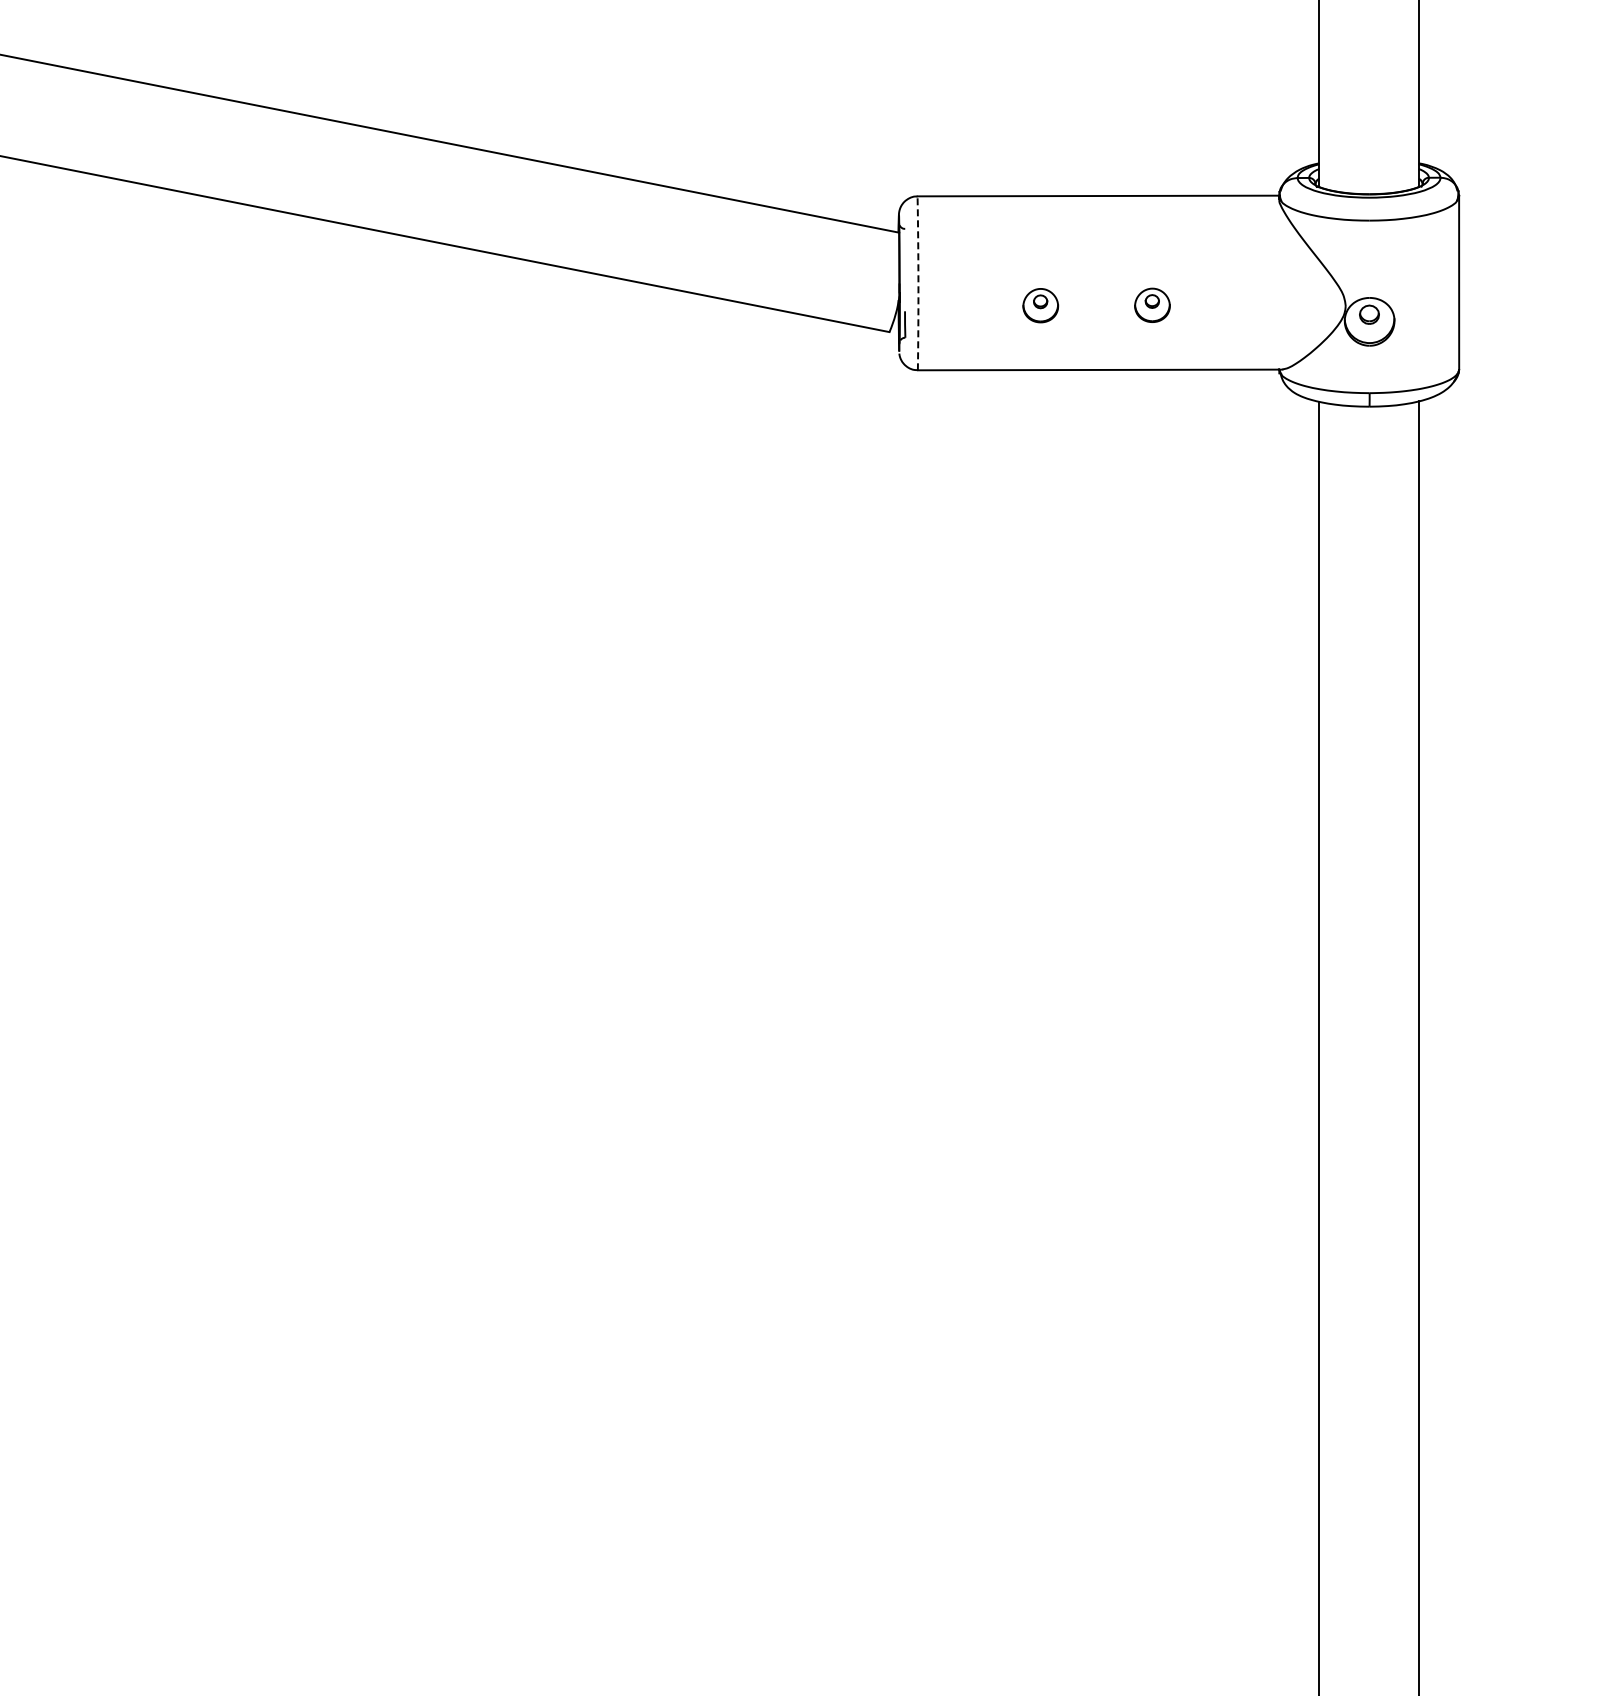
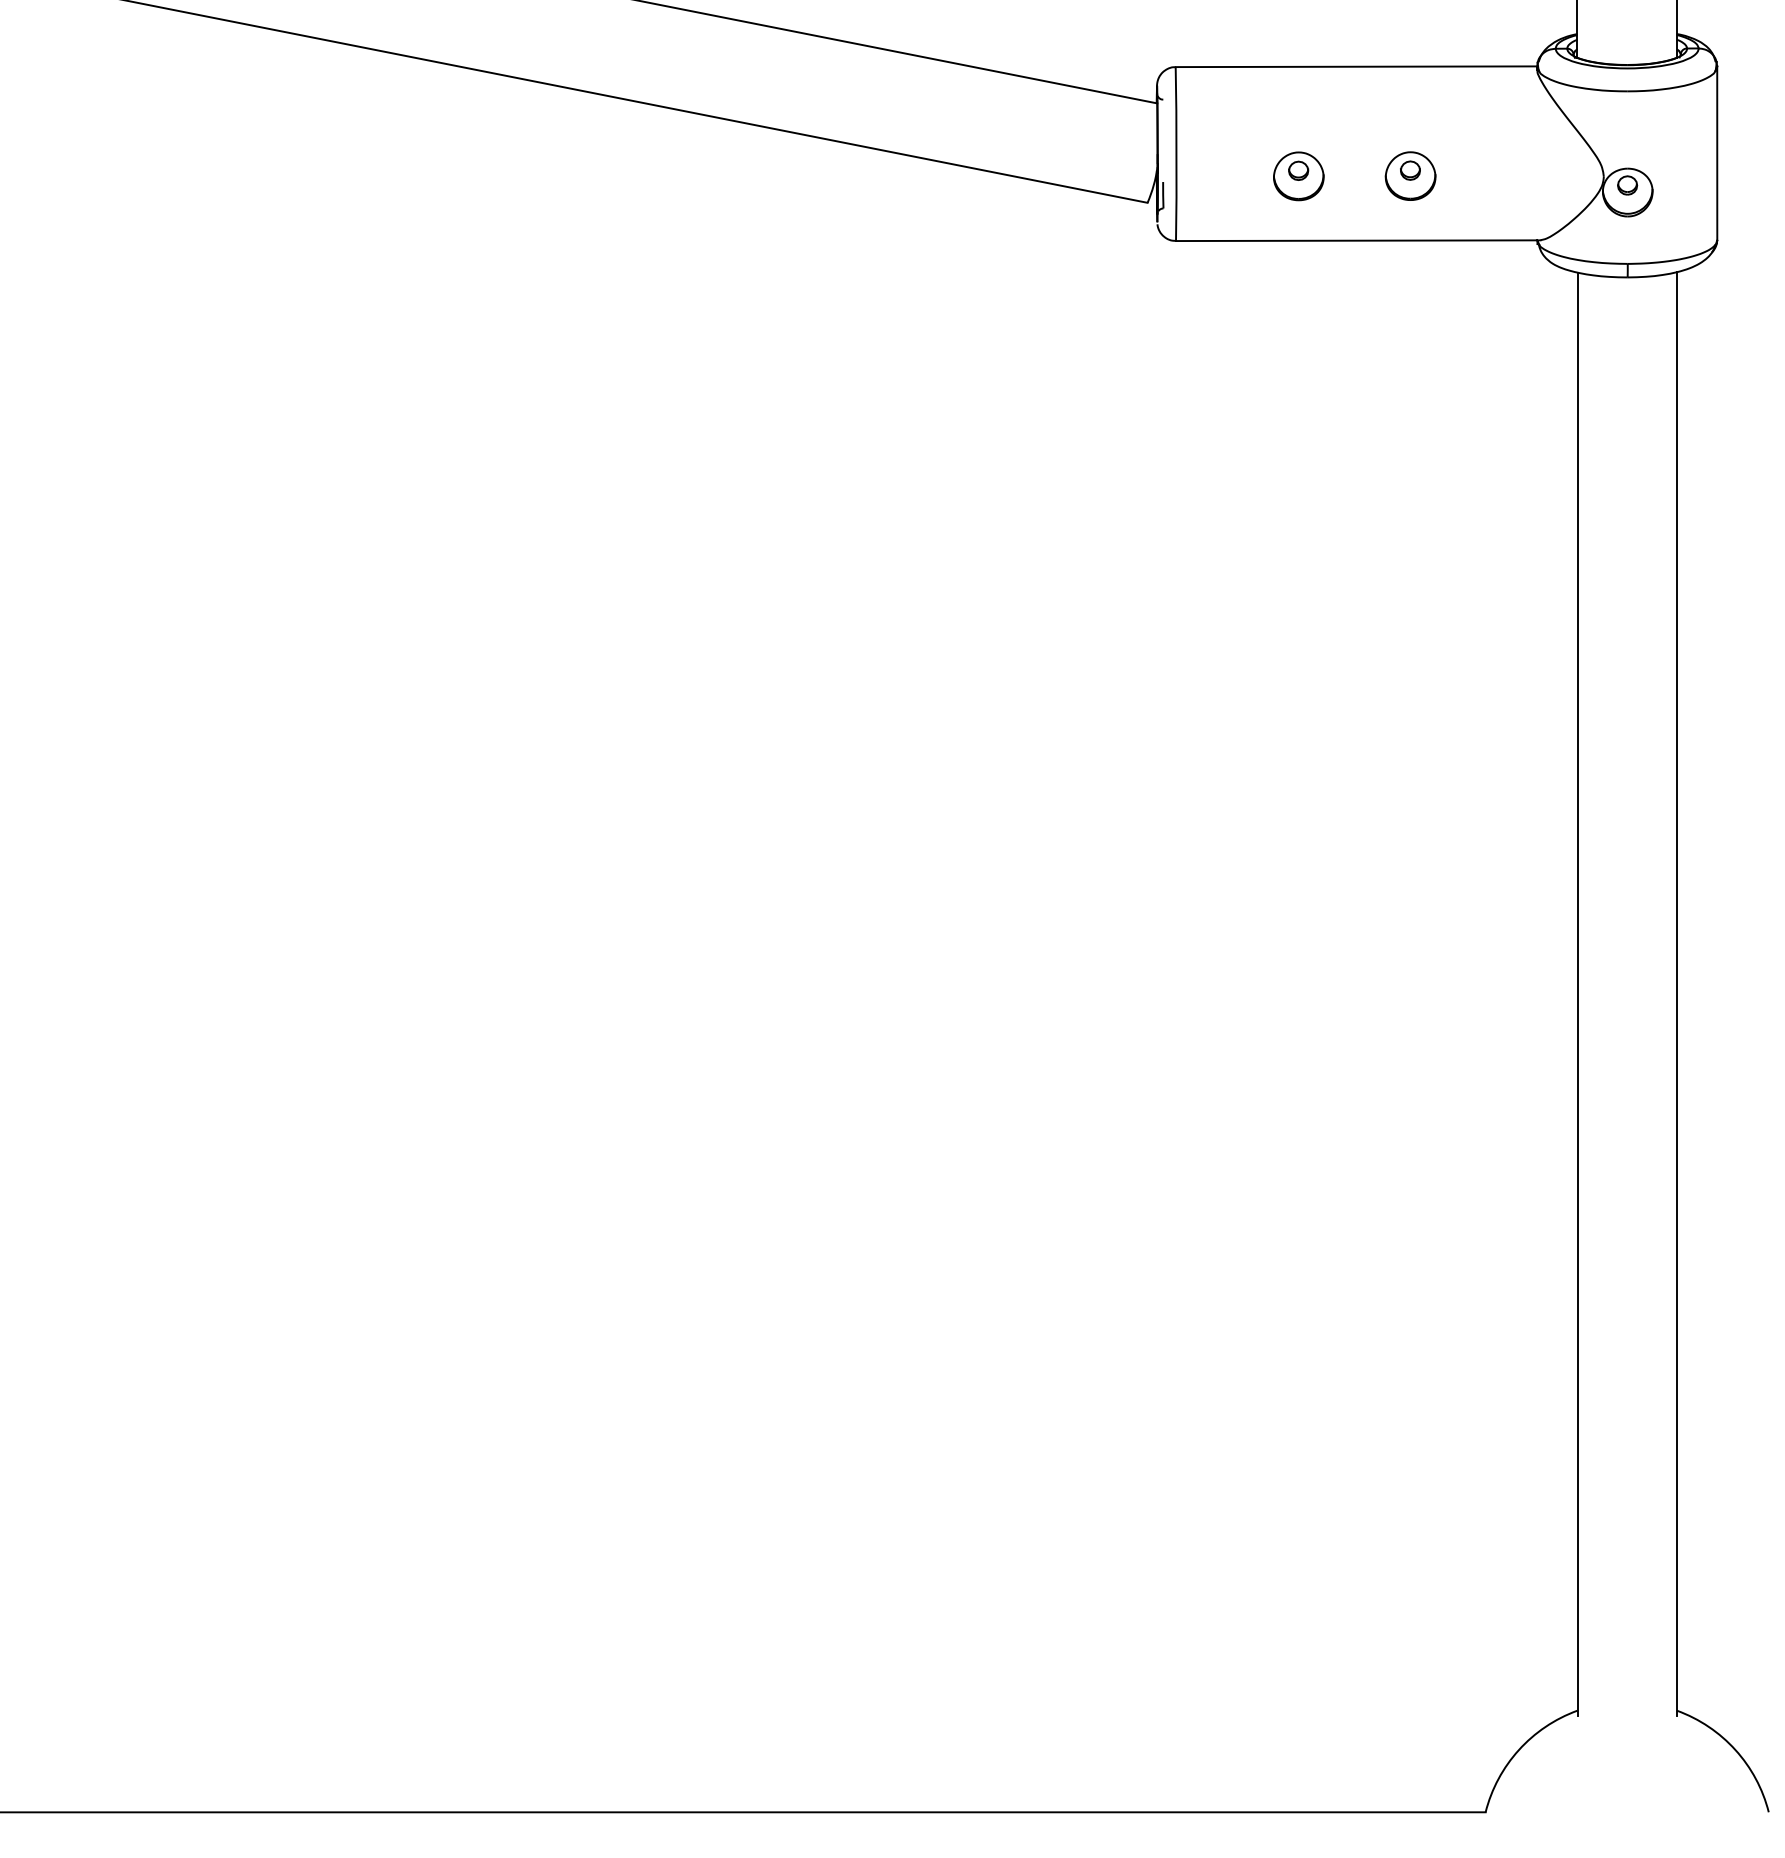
arc: (918, 283) -> (1176, 154), dashed -> solid
part: (1152, 304) -> (1410, 175), size x1.43
part: (1040, 305) -> (1298, 176), size x1.43

